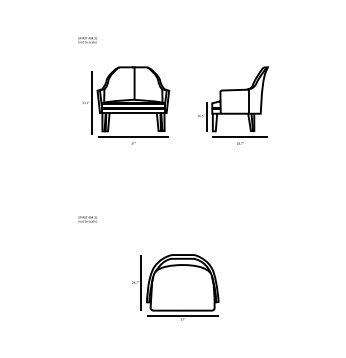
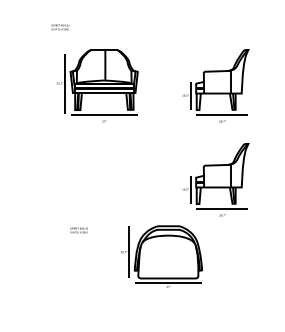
text: (87, 40) -> (60, 27), moved
part: (126, 105) -> (97, 85), moved
part: (233, 205) -> (216, 179), added
text: (87, 219) -> (78, 230), moved

